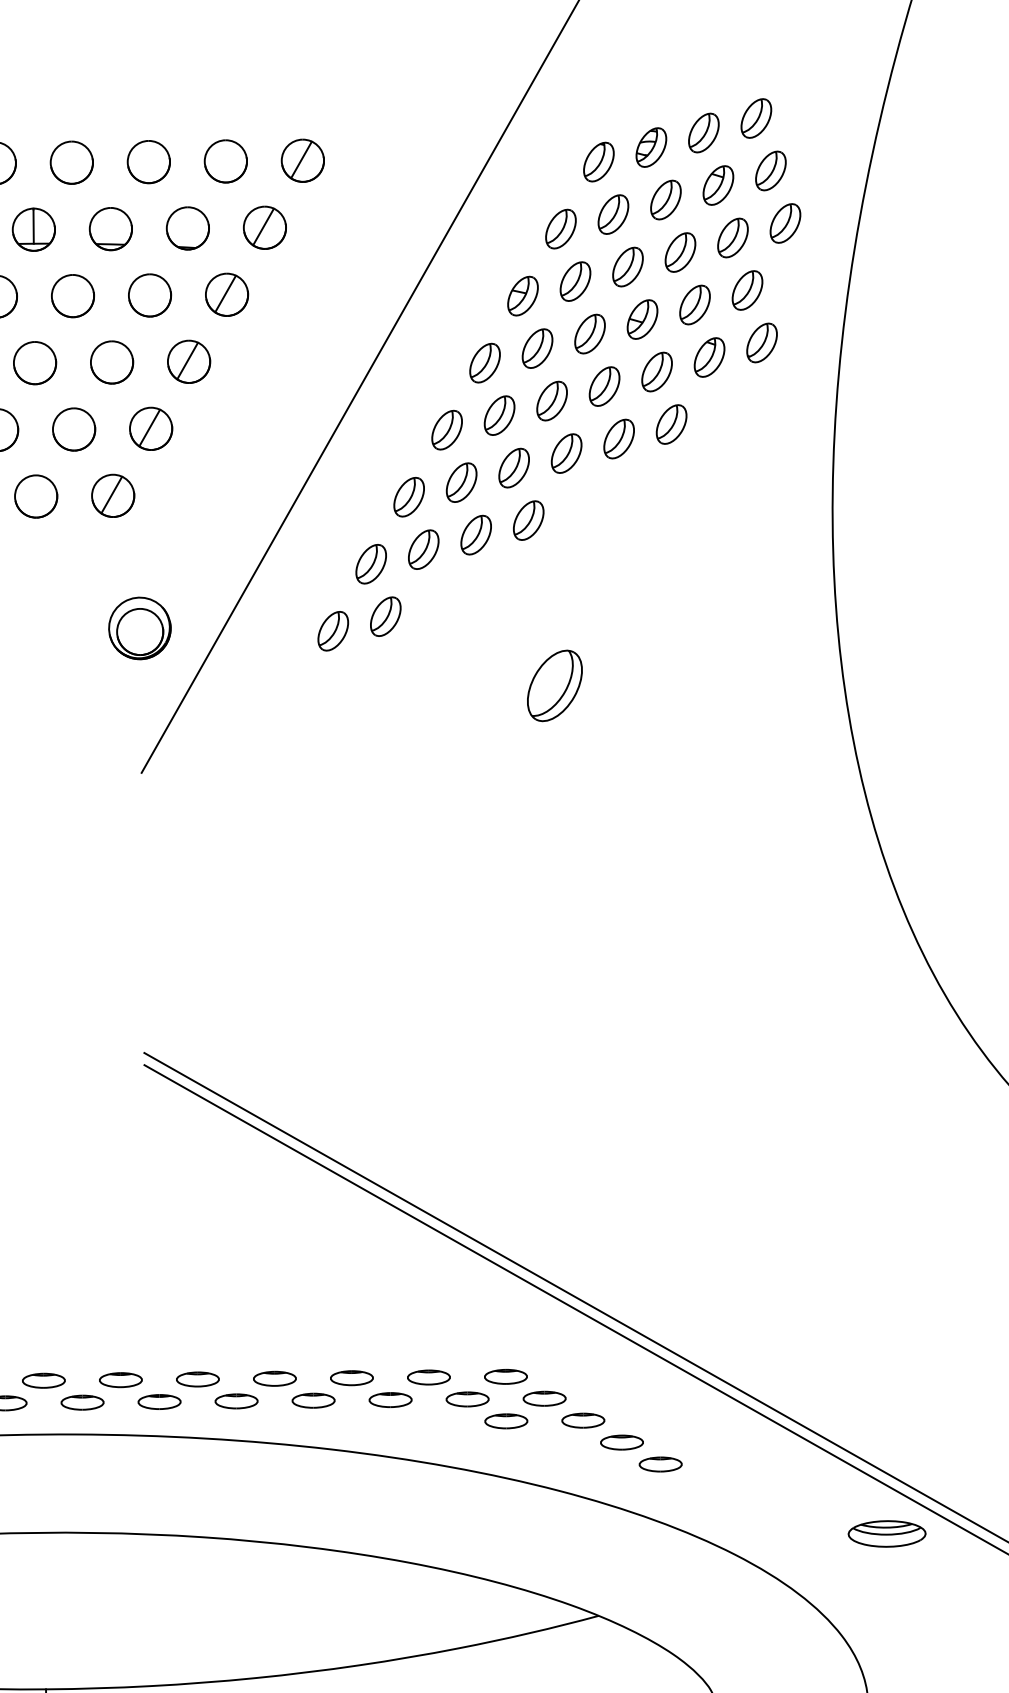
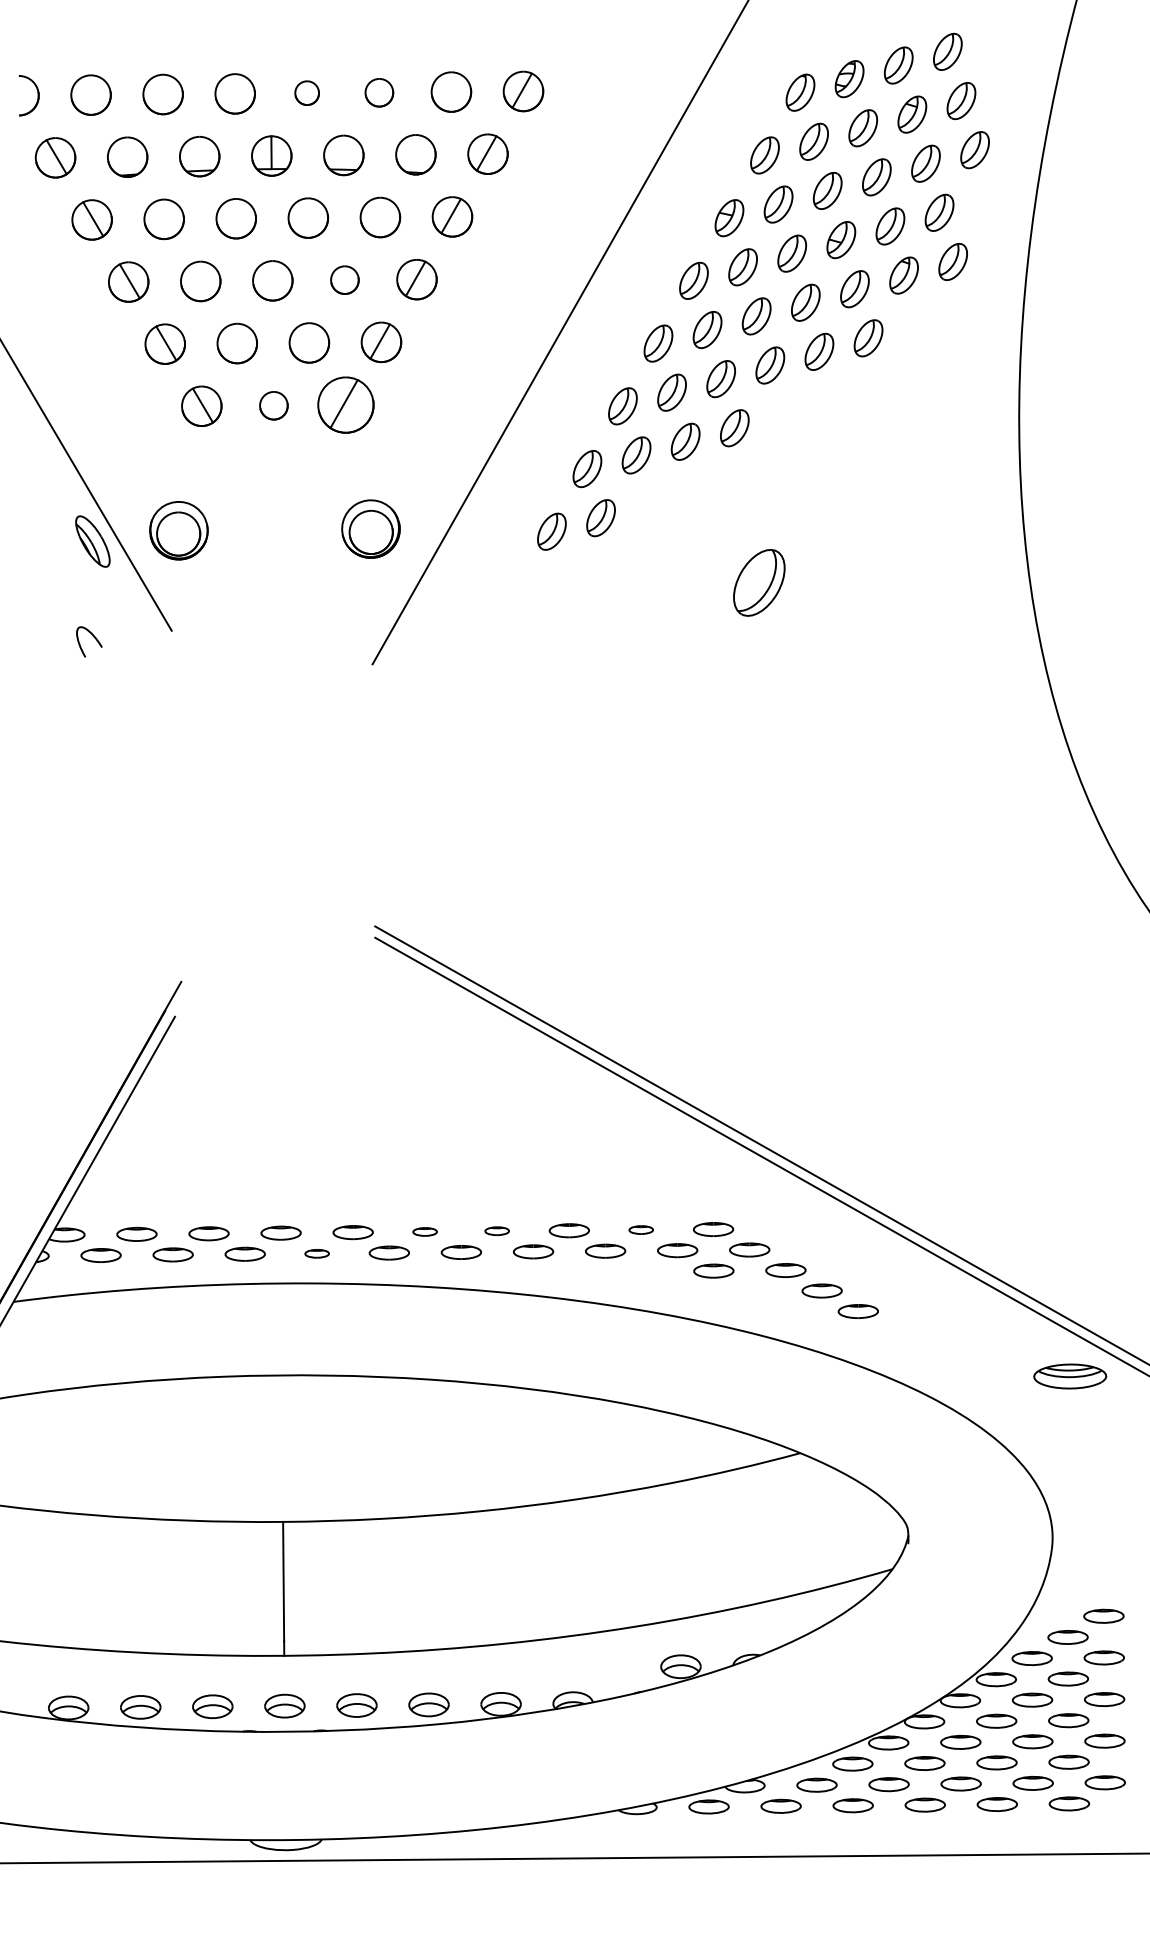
part: (71, 161) -> (306, 92), size x0.6
part: (149, 161) -> (379, 92), size x0.7
part: (111, 361) -> (344, 279), size x0.7
part: (112, 495) -> (345, 404), size x1.4
part: (35, 496) -> (273, 405), size x0.7
part: (427, 1376) -> (640, 1229), size x0.6
part: (274, 1377) -> (496, 1230), size x0.6
part: (197, 1378) -> (424, 1231), size x0.6
part: (81, 1402) -> (316, 1253), size x0.6

